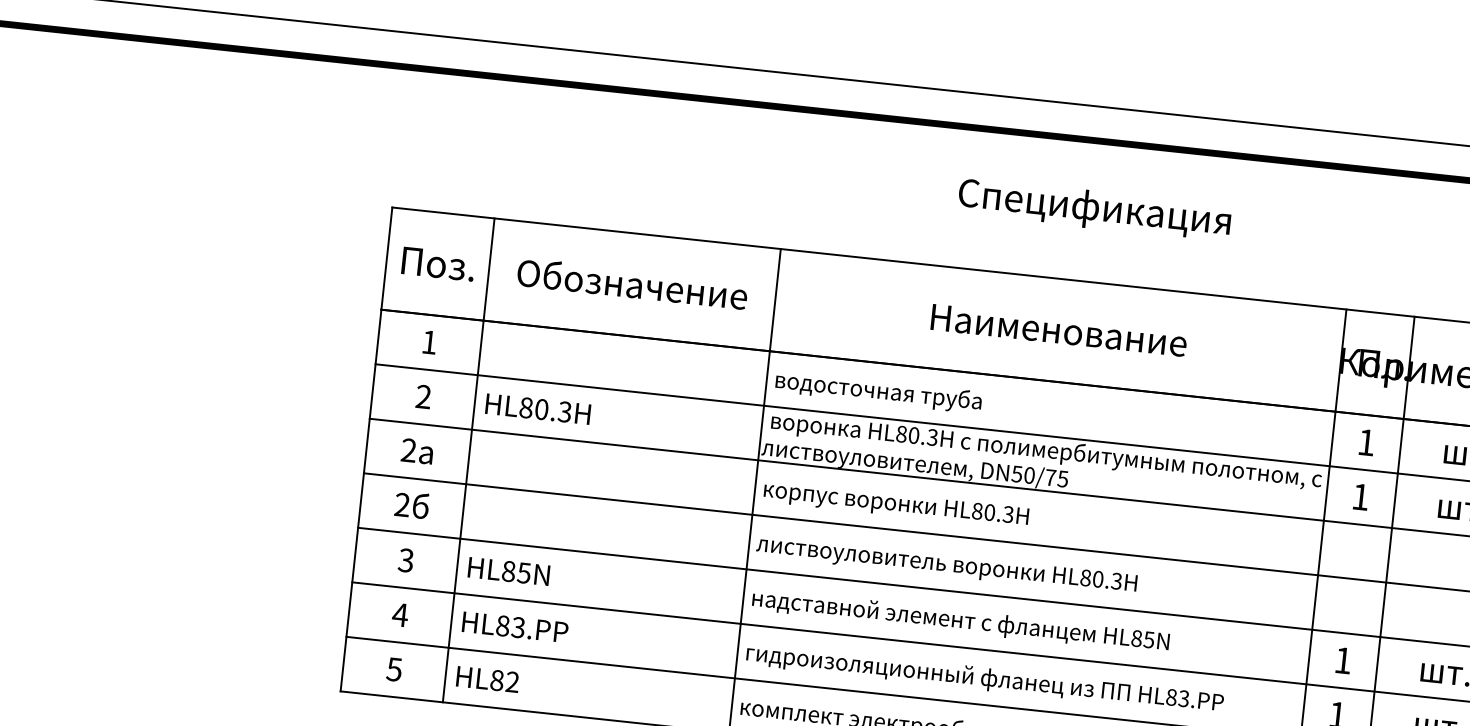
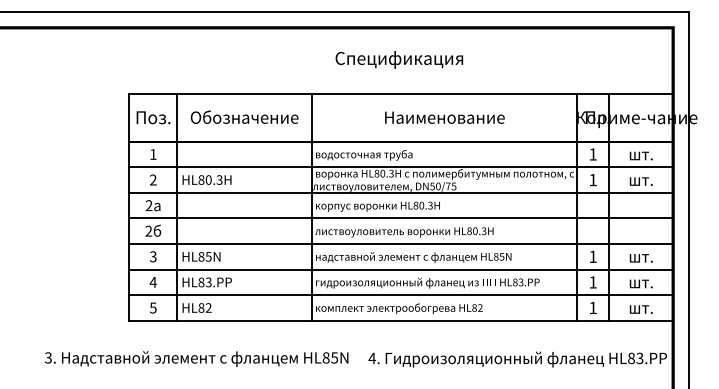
text: (1094, 208) -> (399, 59), moved

